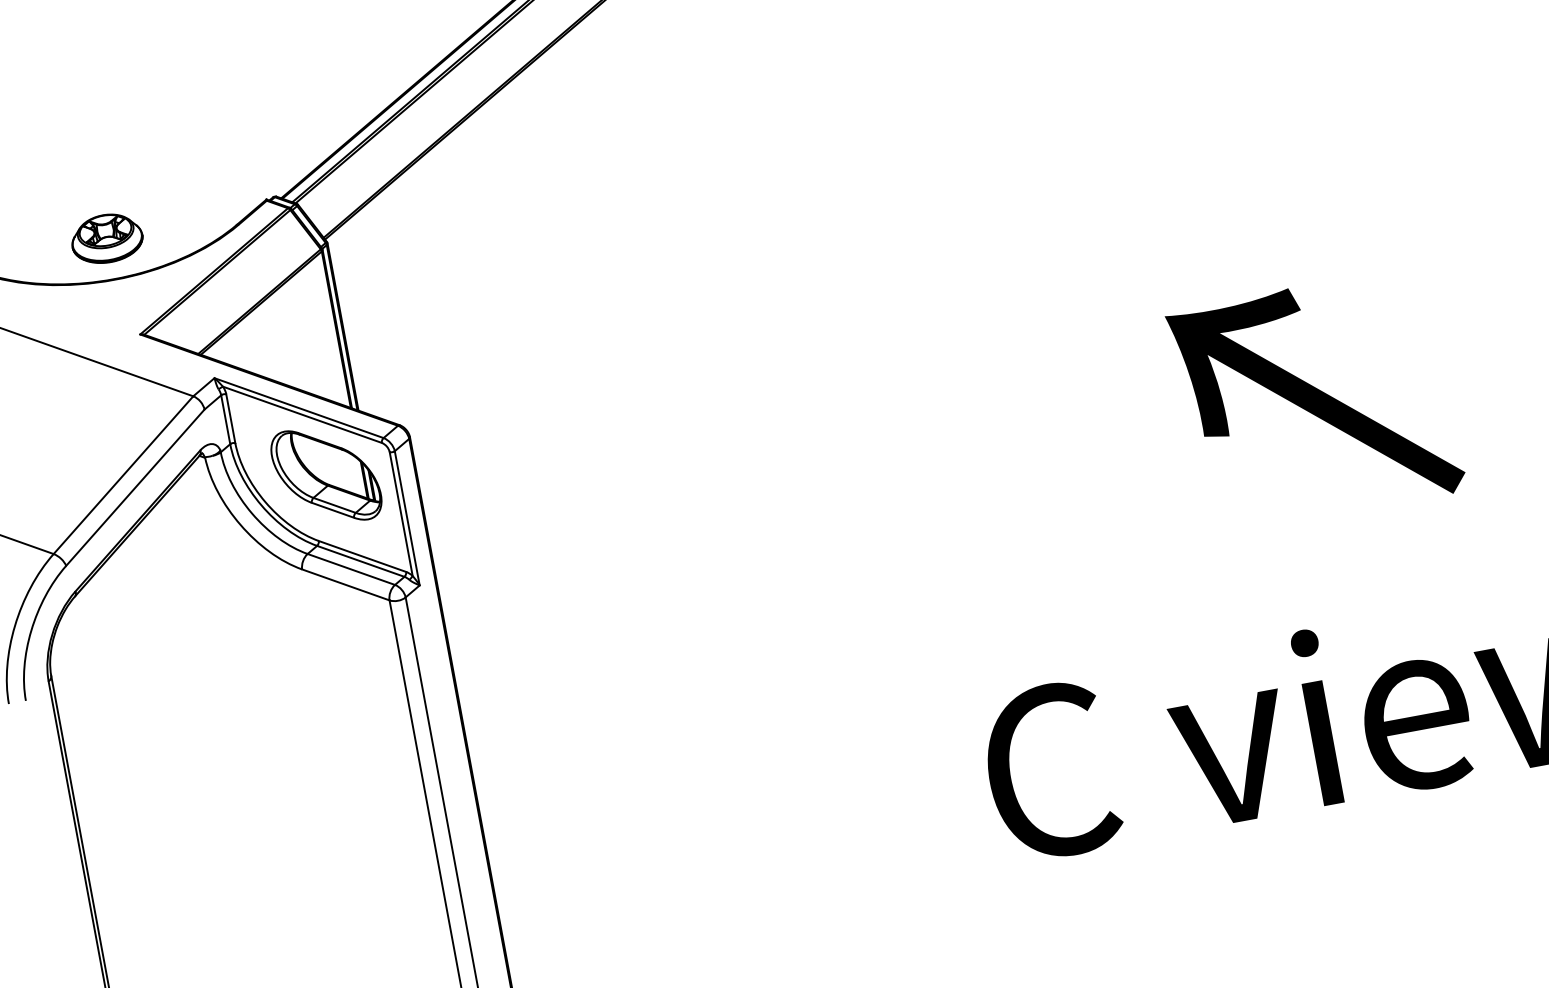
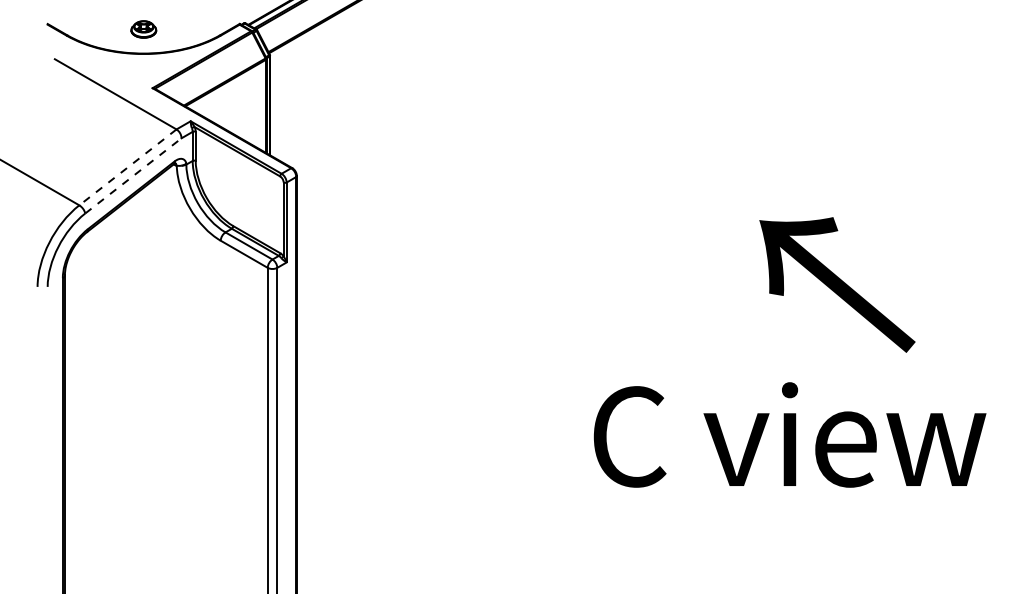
part: (106, 238) -> (143, 29), size x0.6
text: (1316, 400) -> (837, 284), moved
part: (325, 474) -> (244, 188), removed
line: (122, 475) -> (127, 167), solid -> dashed
line: (135, 487) -> (133, 175), solid -> dashed

